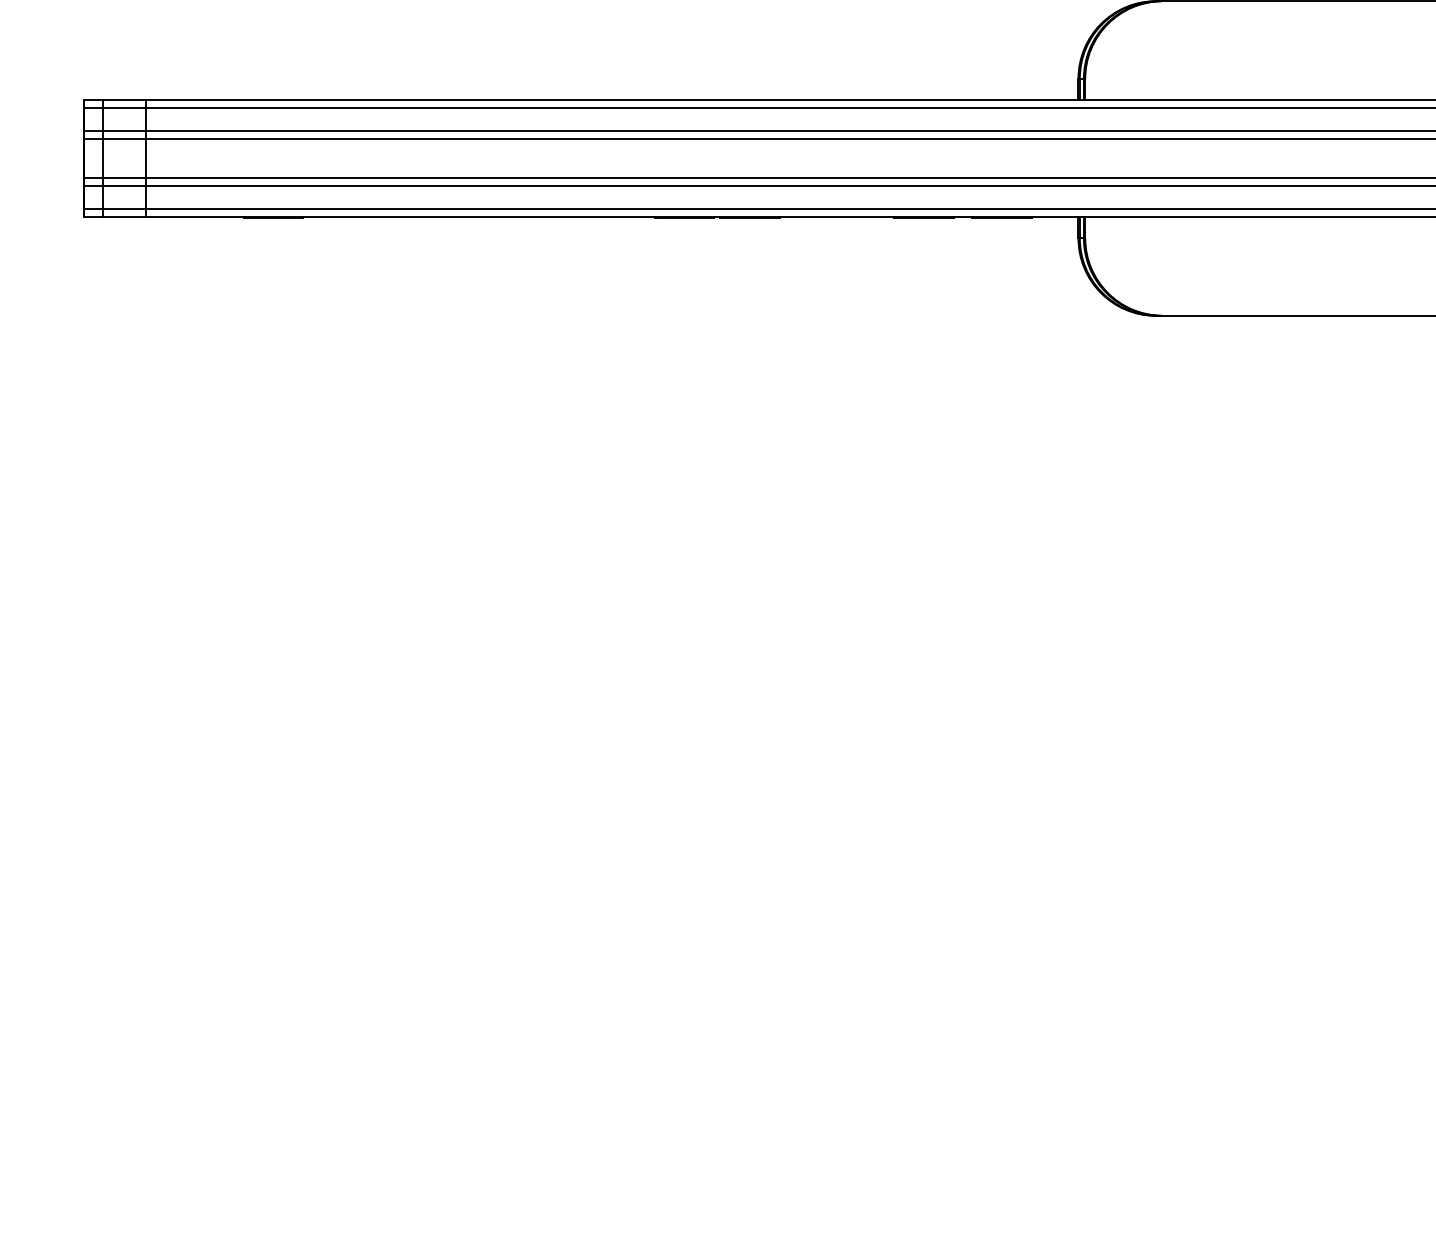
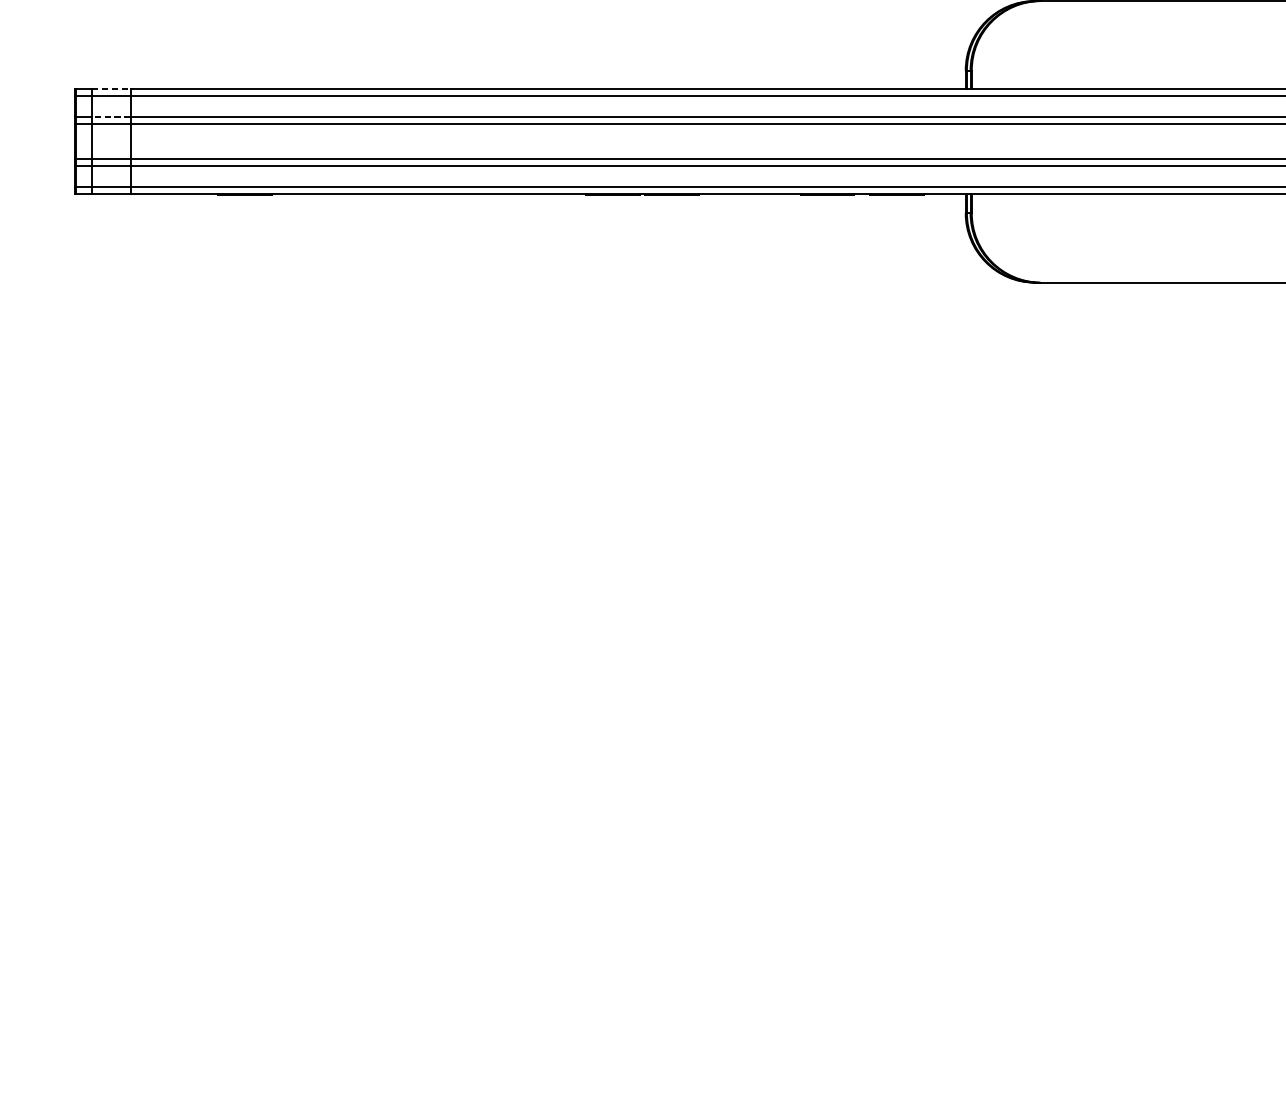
line: (124, 100) -> (111, 89), solid -> dashed
line: (124, 131) -> (111, 117), solid -> dashed

